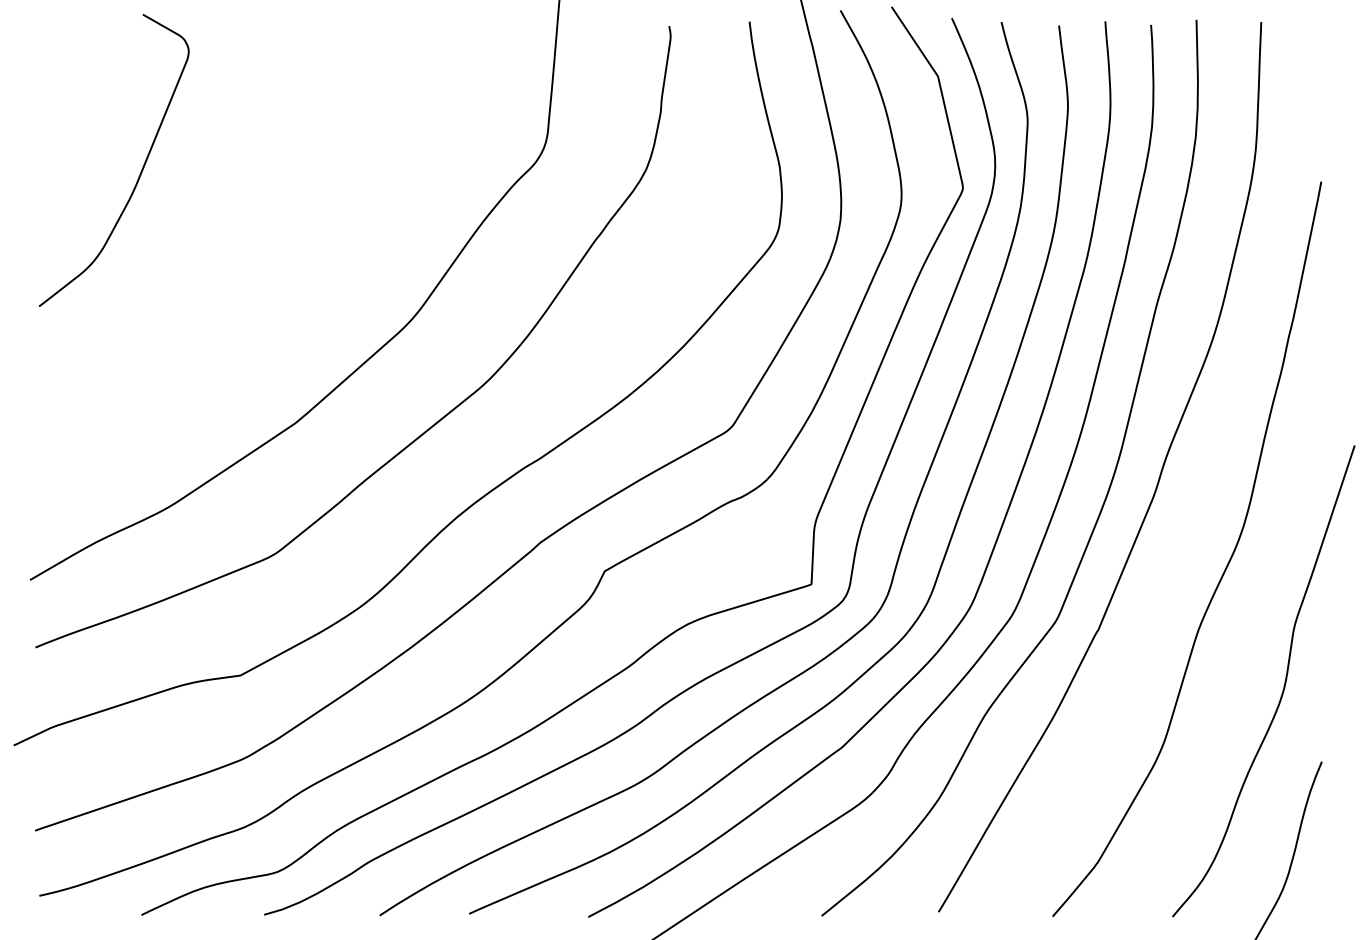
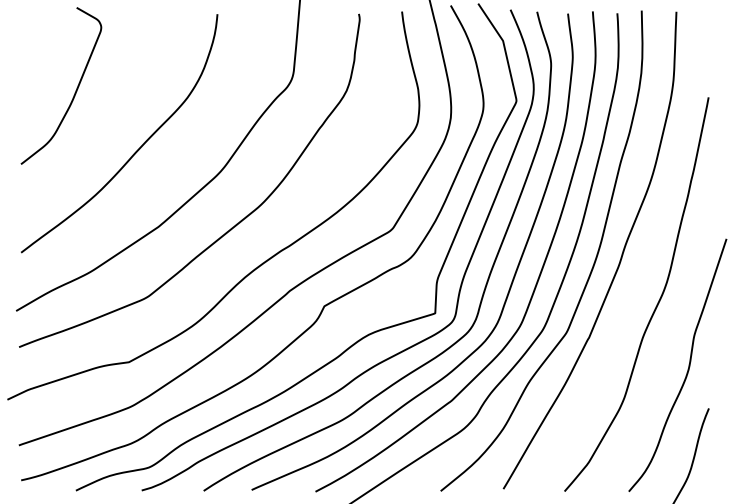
curve: (254, 280) -> (136, 150), added

